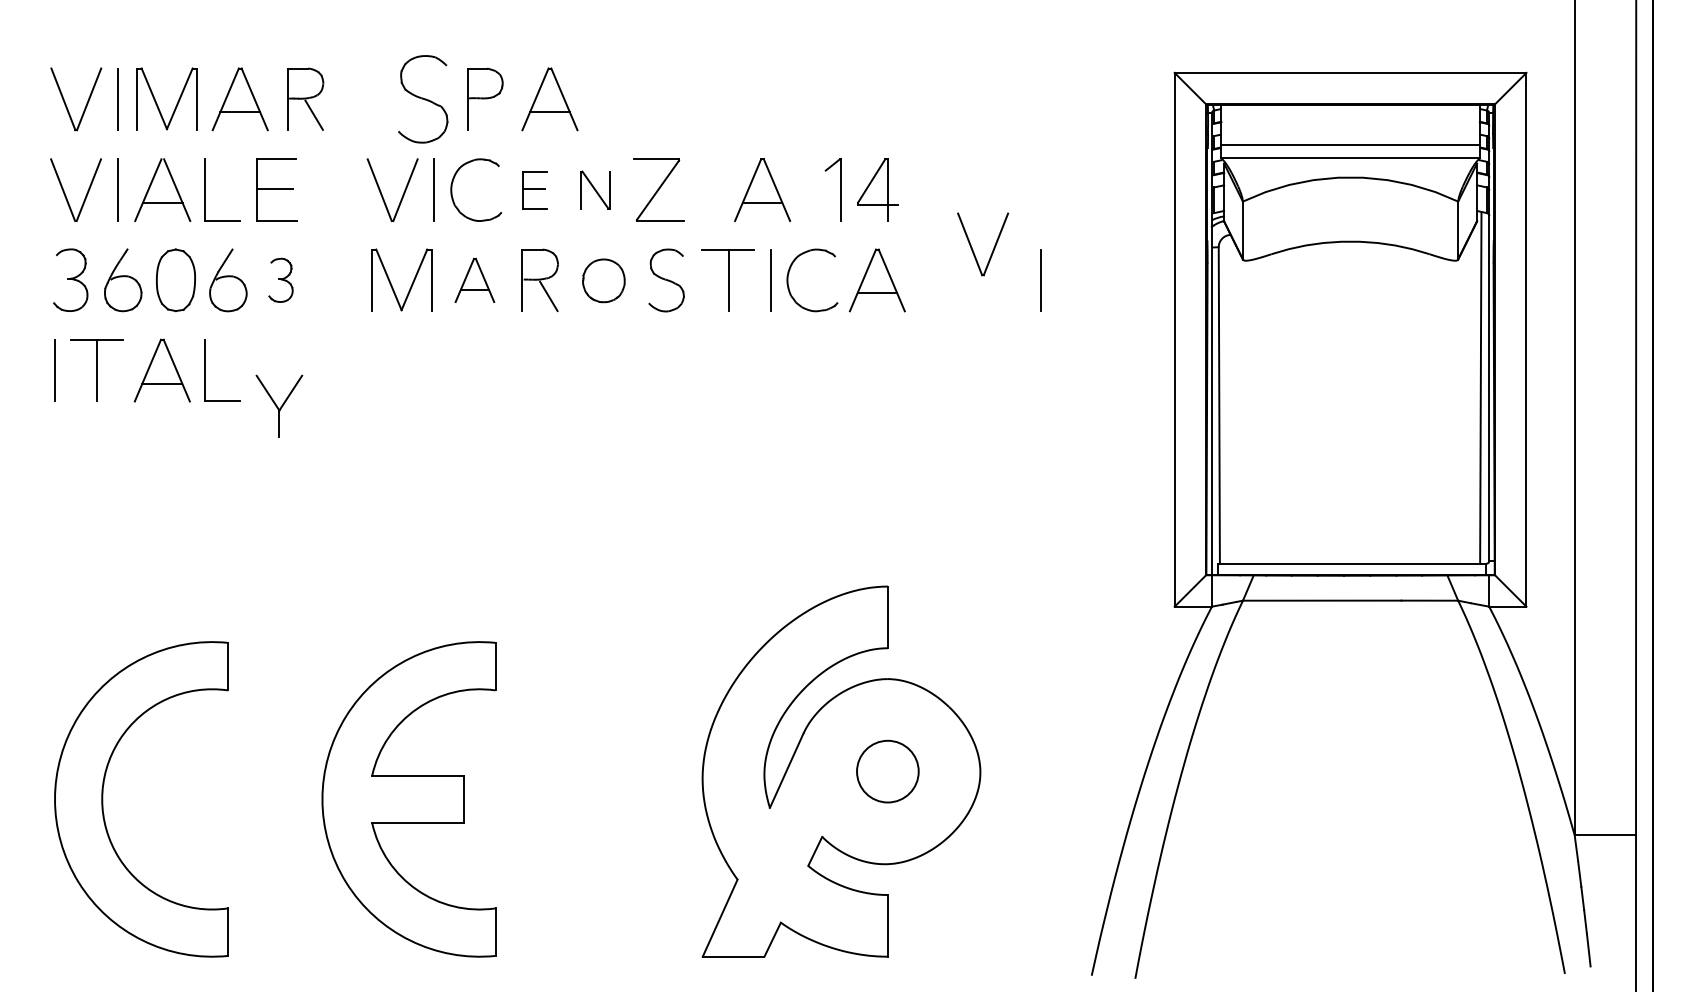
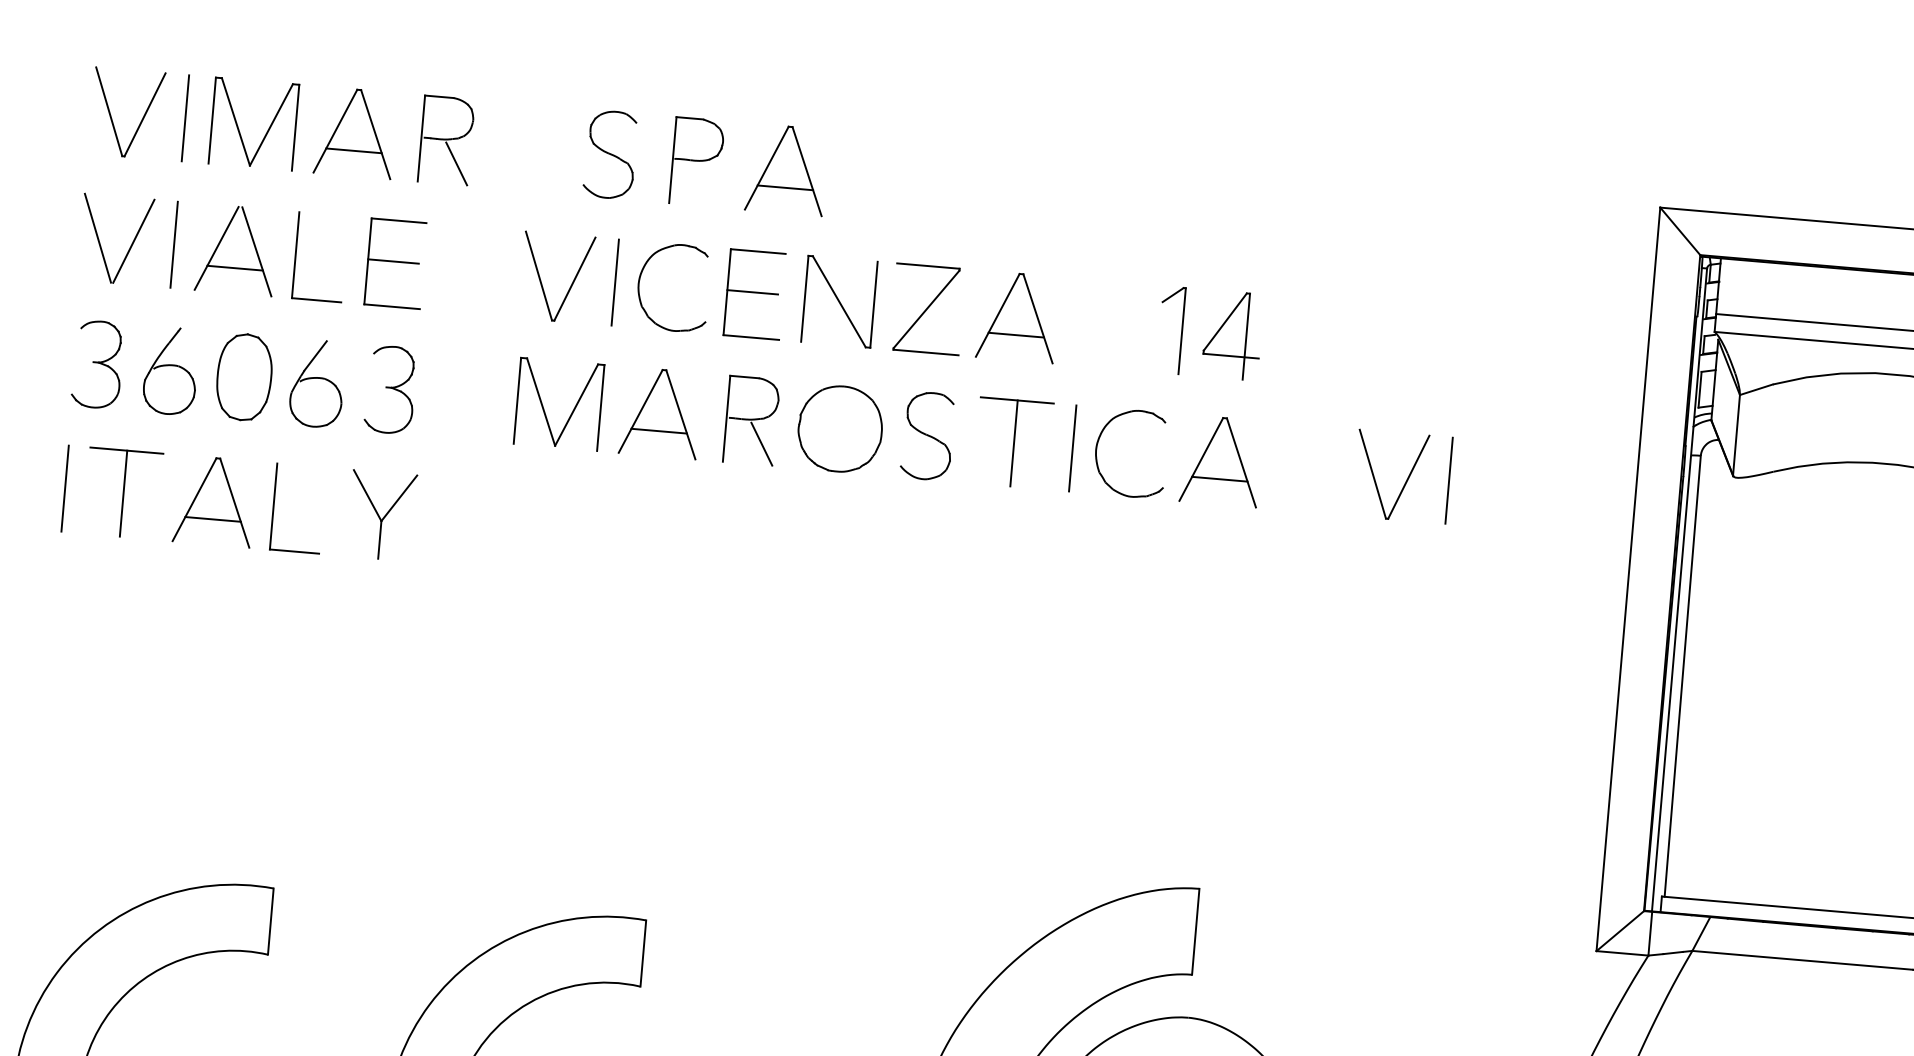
part: (423, 99) -> (610, 154), size x0.71
part: (534, 189) -> (754, 293), size x1.67
part: (595, 189) -> (839, 300), size x1.67
part: (762, 189) -> (1017, 316), moved
part: (993, 247) -> (1405, 481), moved
part: (280, 280) -> (389, 390), size x1.43
part: (474, 280) -> (660, 413), size x1.43
part: (603, 280) -> (839, 428), size x1.43
part: (279, 405) -> (382, 514), moved

